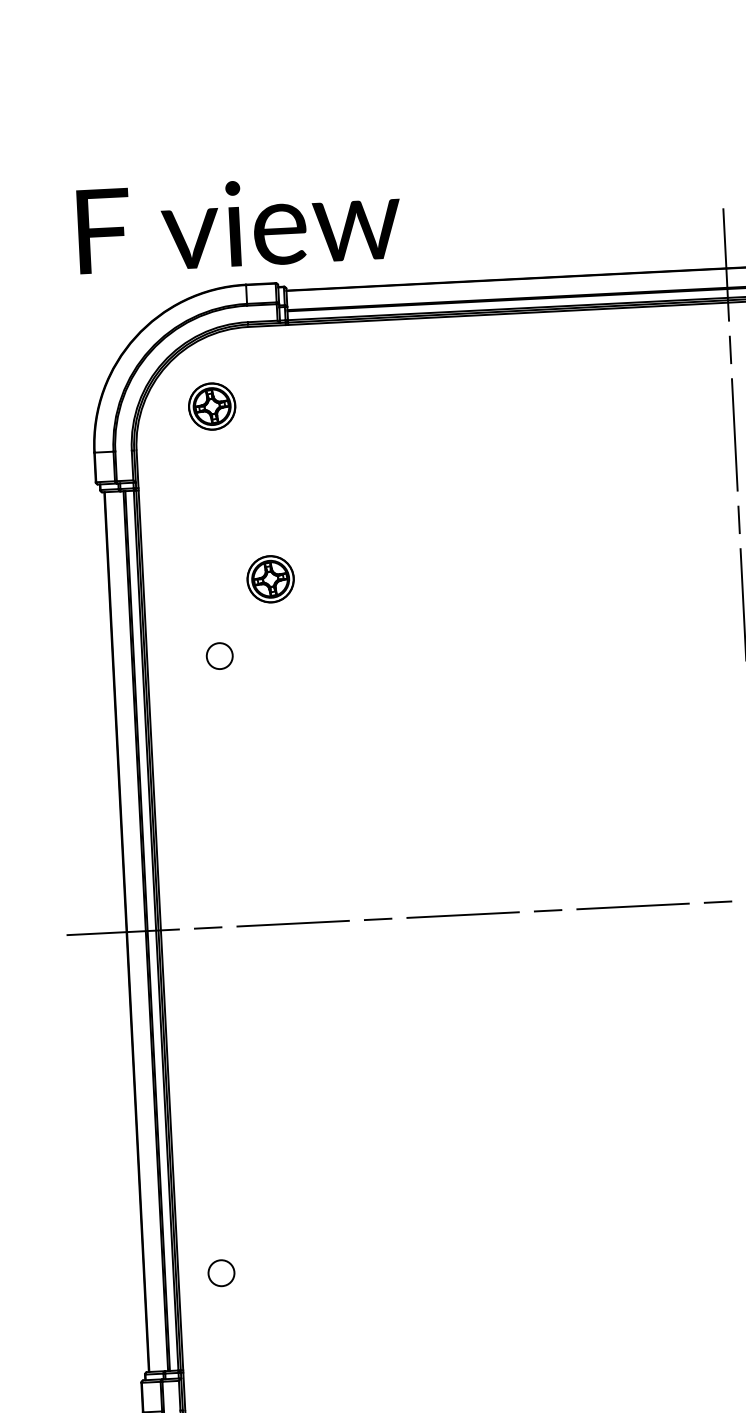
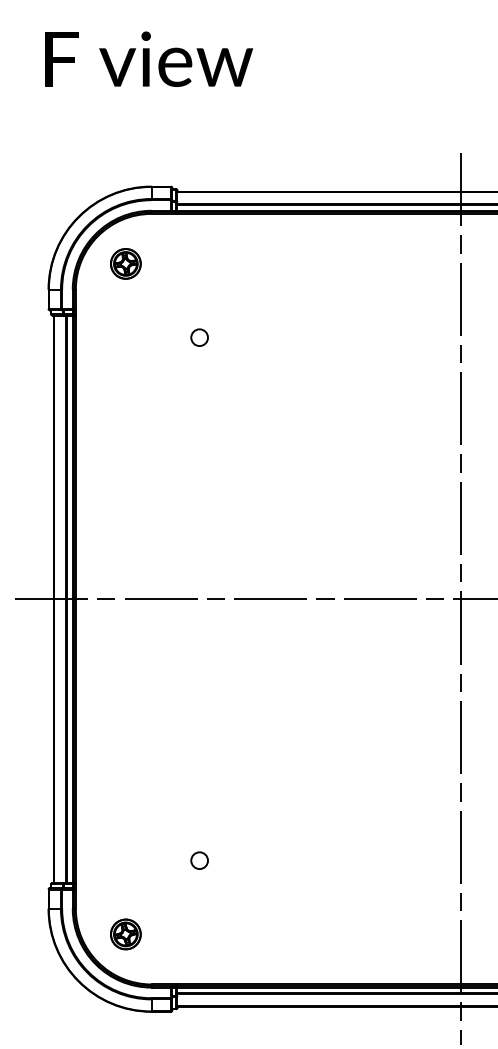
text: (239, 222) -> (149, 58), moved
part: (270, 578) -> (157, 376), removed
circle: (219, 655) -> (199, 337), moved
circle: (221, 1272) -> (199, 860), moved

